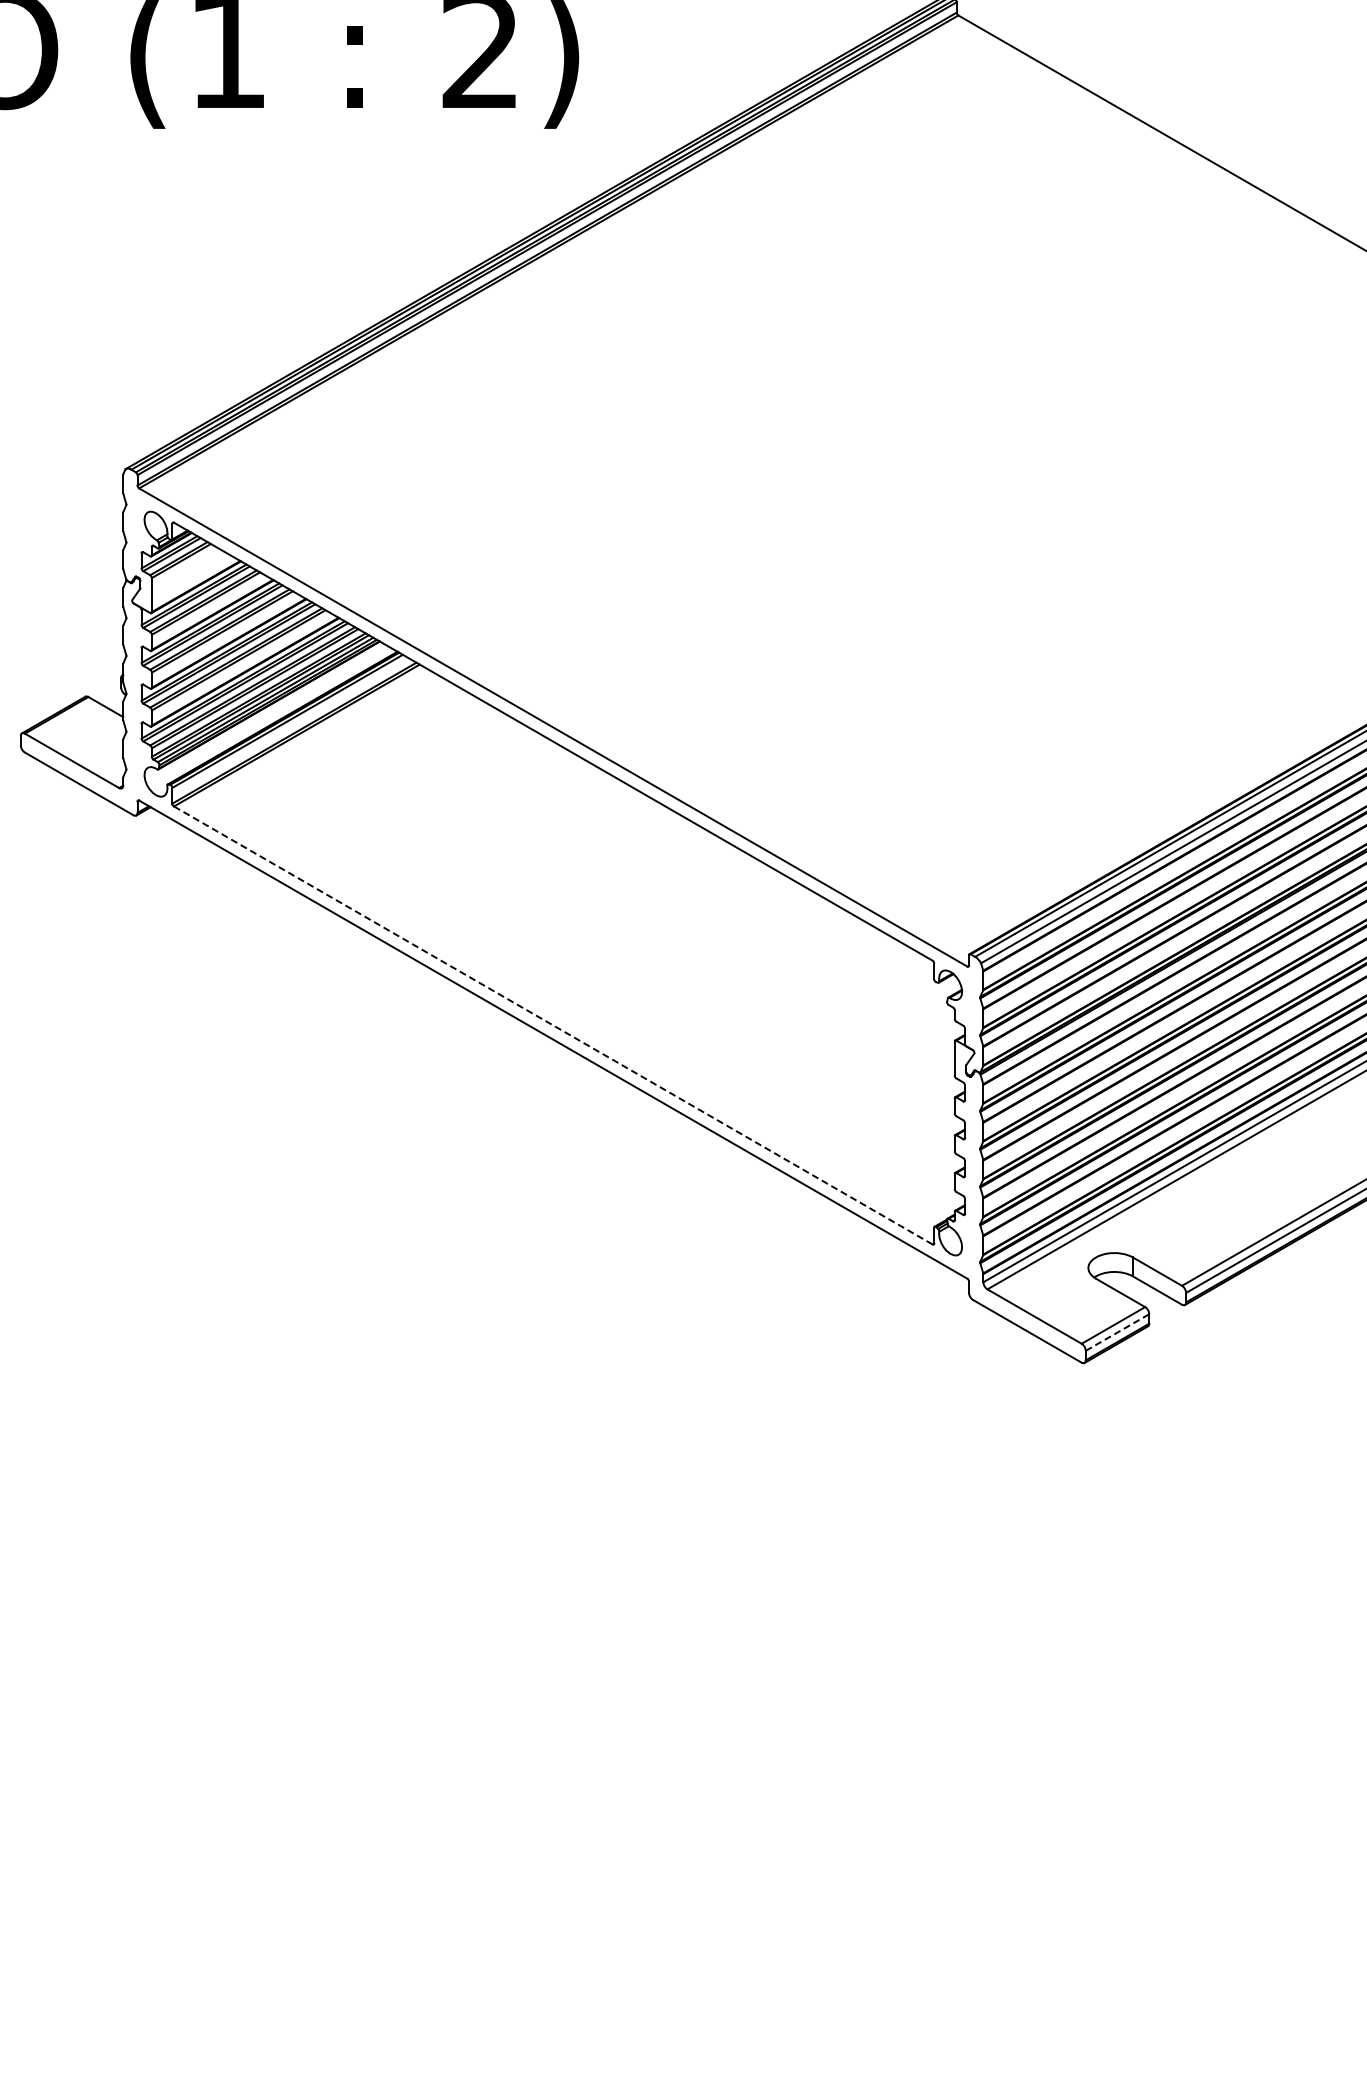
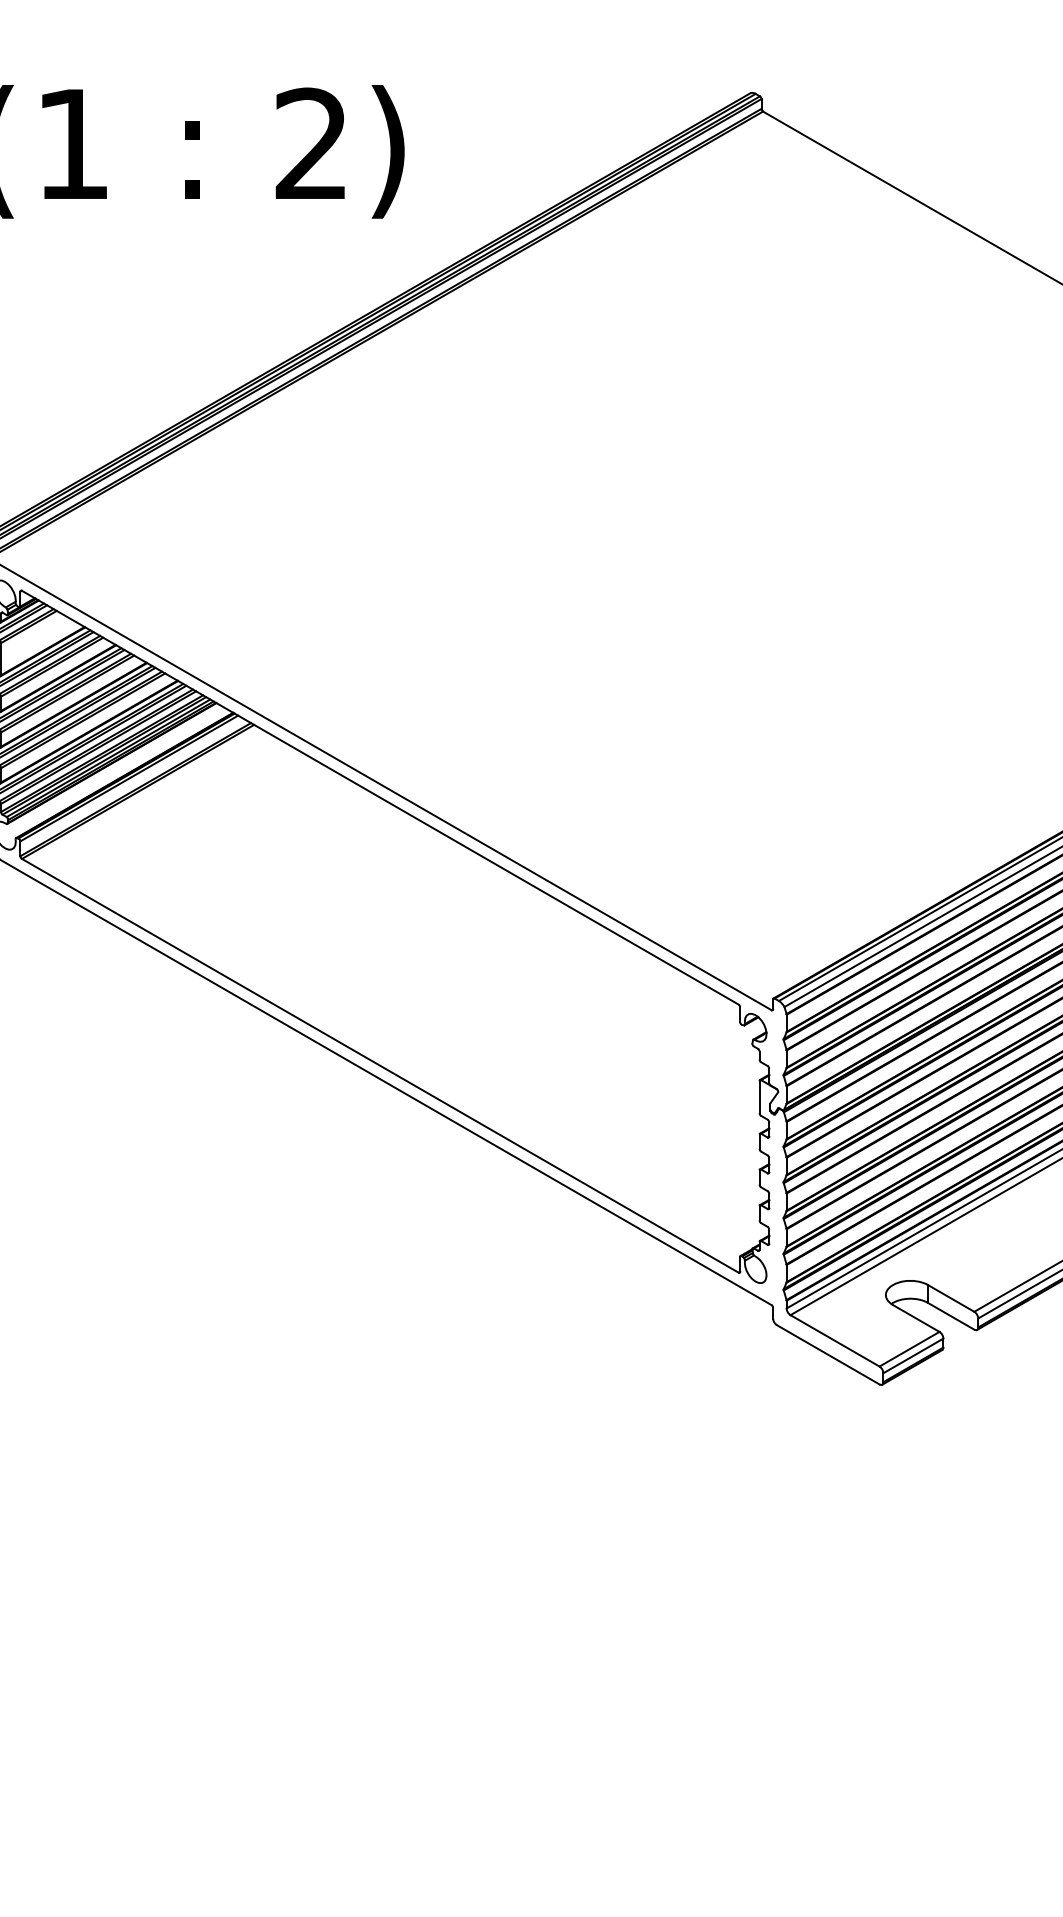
line: (553, 1025) -> (380, 1065), dashed -> solid
line: (1117, 1332) -> (913, 1355), dashed -> solid

